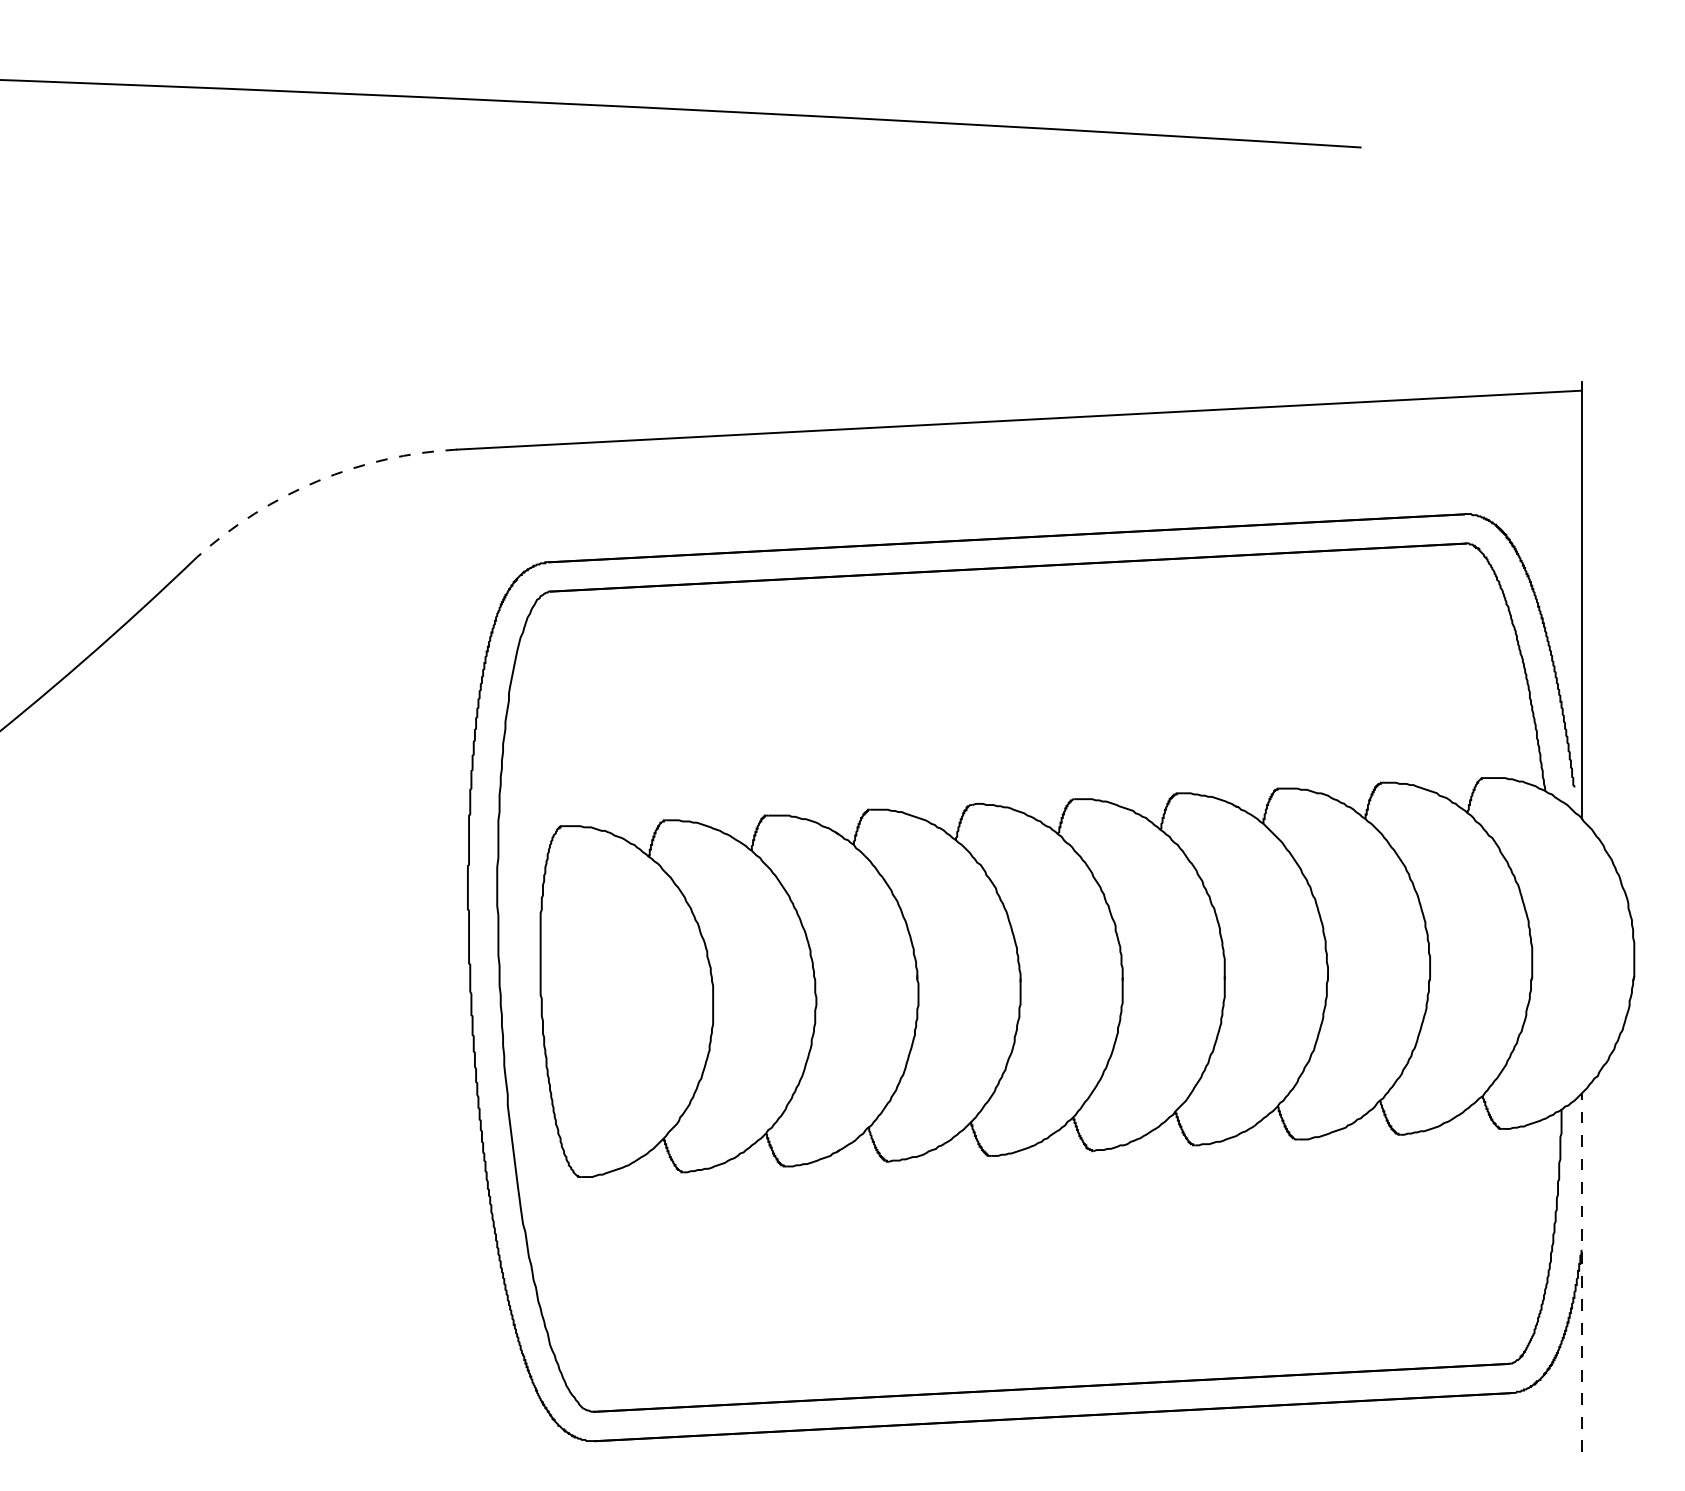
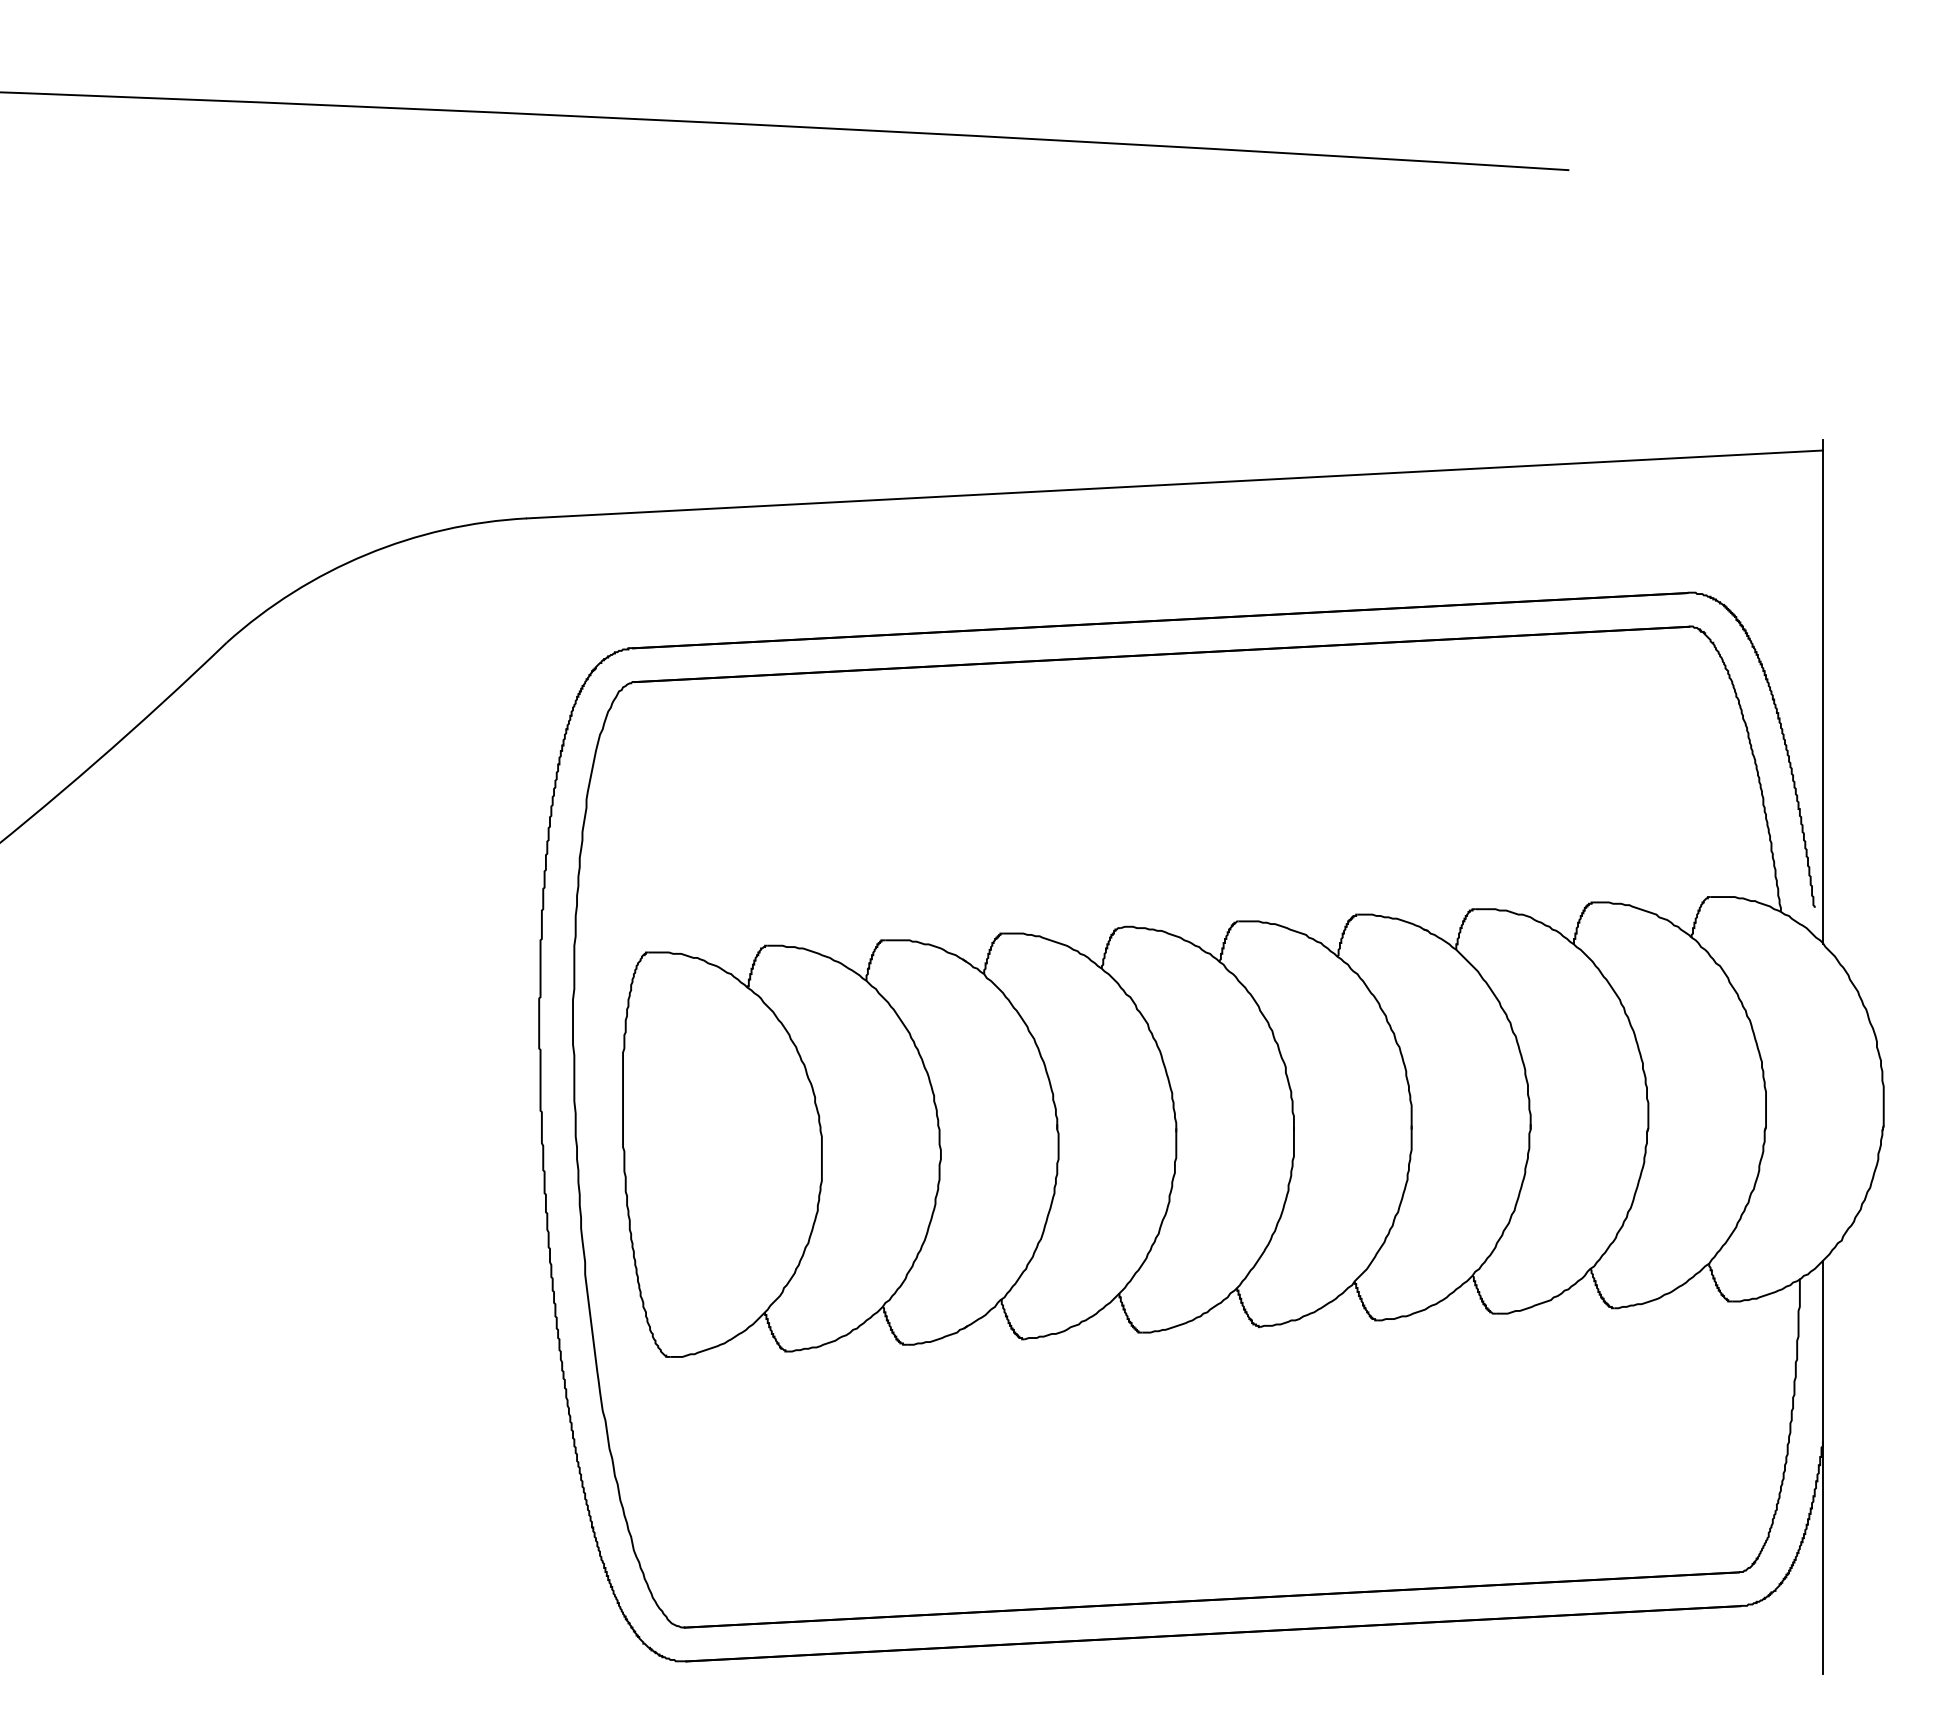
arc: (318, 480) -> (366, 554), dashed -> solid
line: (1581, 1272) -> (1822, 1467), dashed -> solid

